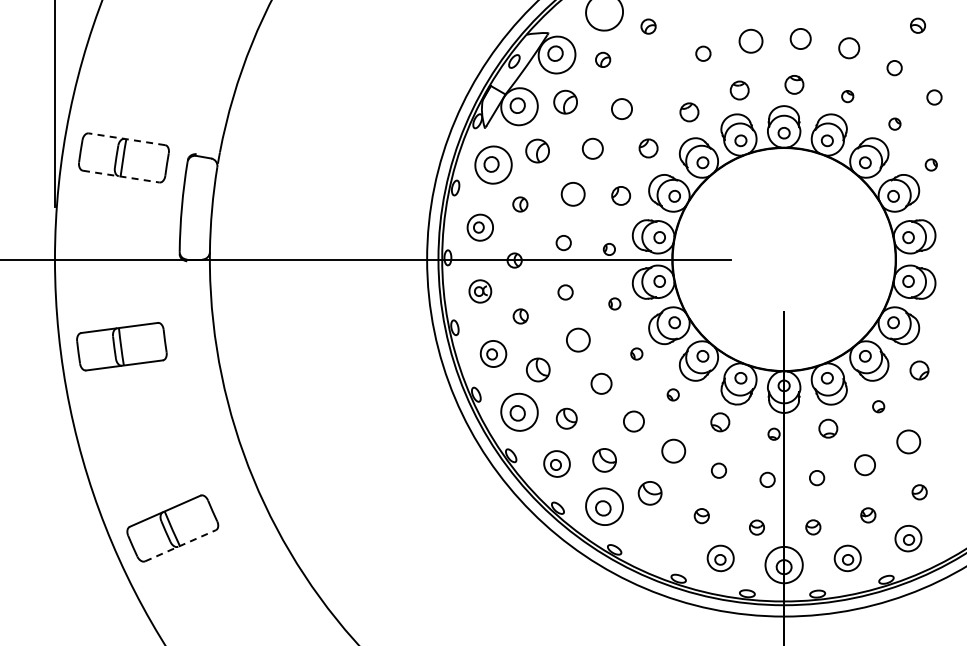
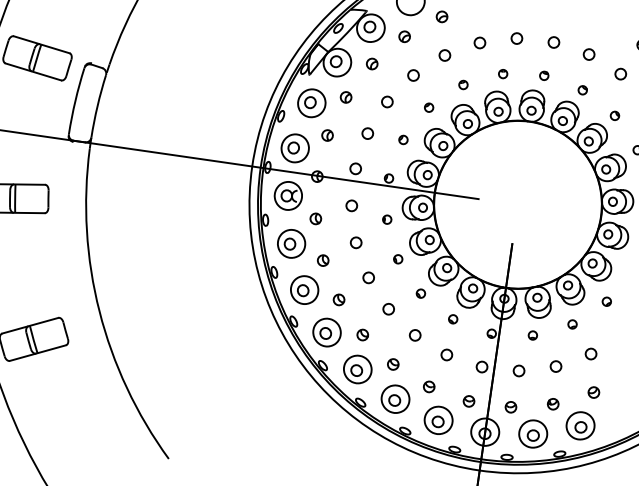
circle: (800, 39) -> (553, 42), size x0.71
circle: (751, 40) -> (517, 38), size x0.62
circle: (849, 48) -> (589, 54), size x0.71
circle: (659, 76) -> (444, 55), added
part: (793, 84) -> (543, 75), size x0.62
part: (739, 89) -> (503, 73), size x0.62
part: (565, 101) -> (372, 63), size x0.62
circle: (622, 109) -> (413, 75), size x0.71
part: (689, 111) -> (463, 84), size x0.62
line: (126, 139) -> (41, 44), dashed -> solid
part: (648, 148) -> (428, 107), size x0.62
circle: (592, 149) -> (387, 102), size x0.71
part: (537, 150) -> (346, 97), size x0.62
line: (121, 176) -> (33, 71), dashed -> solid
circle: (572, 194) -> (367, 133), size x0.62
part: (620, 195) -> (403, 139), size x0.62
part: (480, 227) -> (295, 148), size x1.43
part: (480, 291) -> (288, 196), size x1.67
circle: (578, 340) -> (356, 242), size x0.62
part: (493, 353) -> (291, 243), size x1.43
part: (538, 369) -> (323, 260), size x0.62
part: (919, 369) -> (606, 301), size x0.62
circle: (601, 384) -> (368, 278), size x0.71
part: (566, 418) -> (338, 299), size x0.71
circle: (633, 421) -> (388, 309), size x0.71
part: (720, 422) -> (453, 319), size x0.62
part: (828, 428) -> (532, 335), size x0.62
circle: (908, 442) -> (590, 354), size x0.62
circle: (673, 450) -> (415, 335), size x0.62
part: (604, 460) -> (362, 335), size x0.62
part: (556, 463) -> (326, 332), size x1.43
circle: (864, 465) -> (555, 366), size x0.71
part: (650, 493) -> (393, 364), size x0.62
part: (659, 538) -> (395, 399), added
part: (908, 538) -> (580, 425), size x1.43
line: (180, 545) -> (38, 352), dashed -> solid
part: (720, 558) -> (438, 420), size x1.43
part: (847, 558) -> (533, 434), size x1.43

